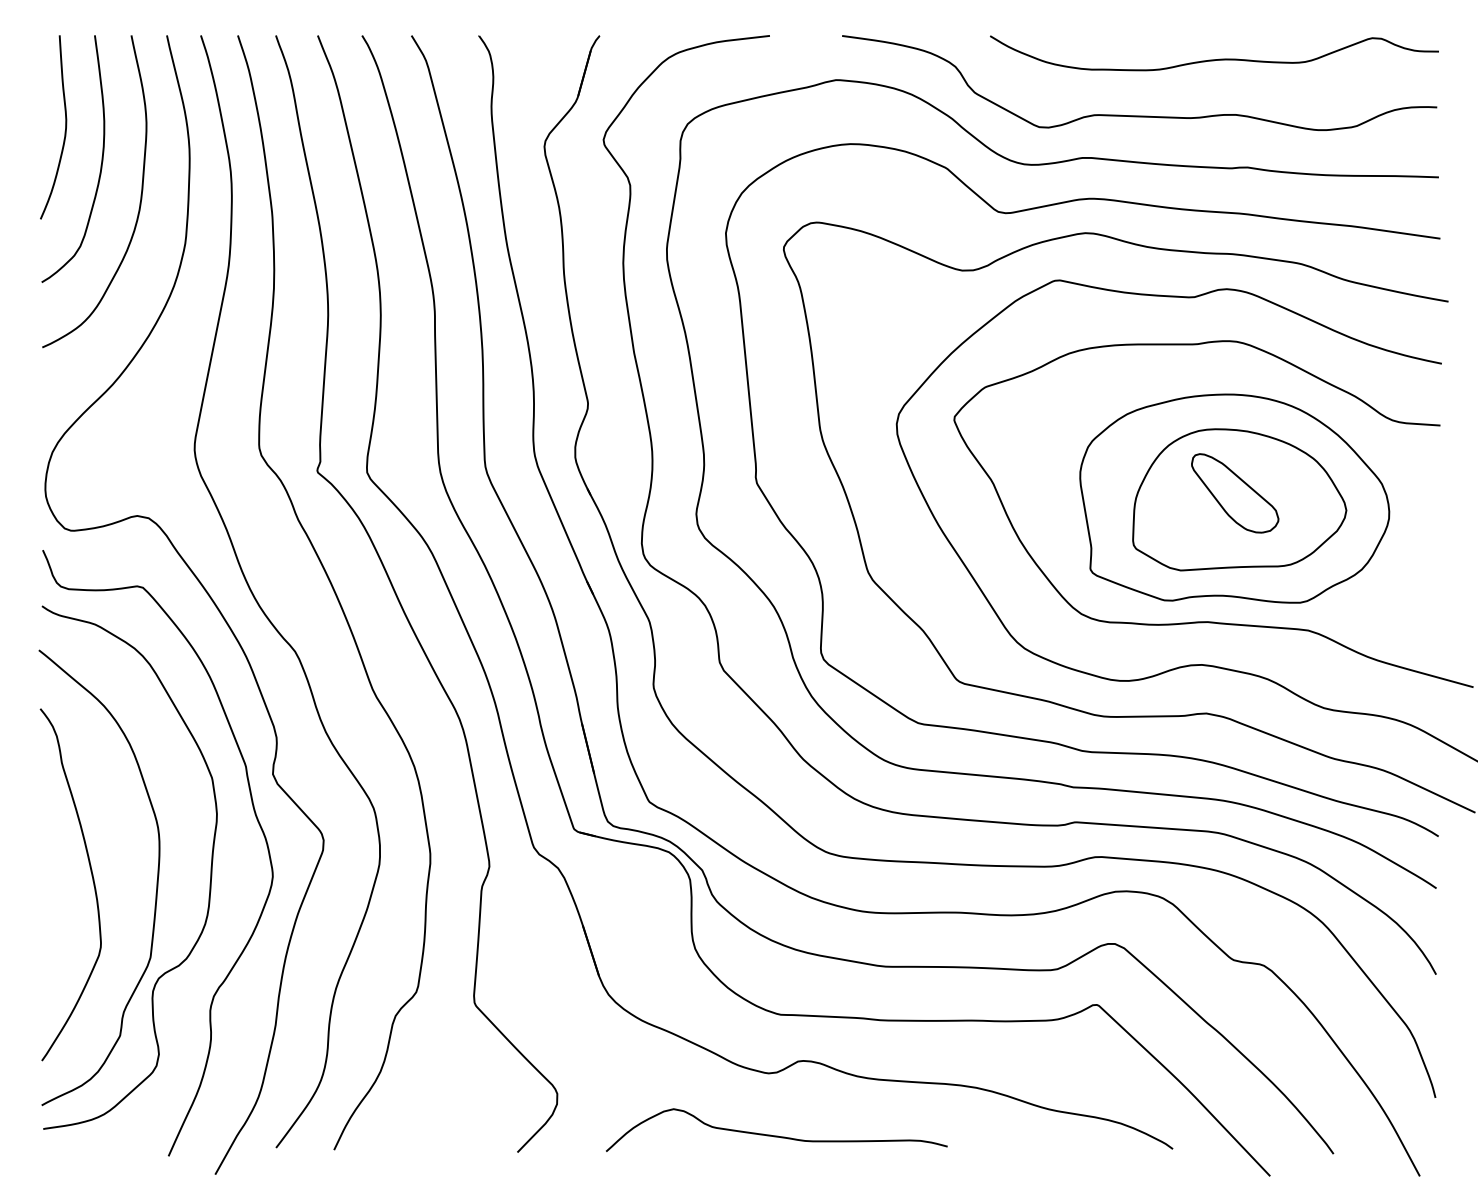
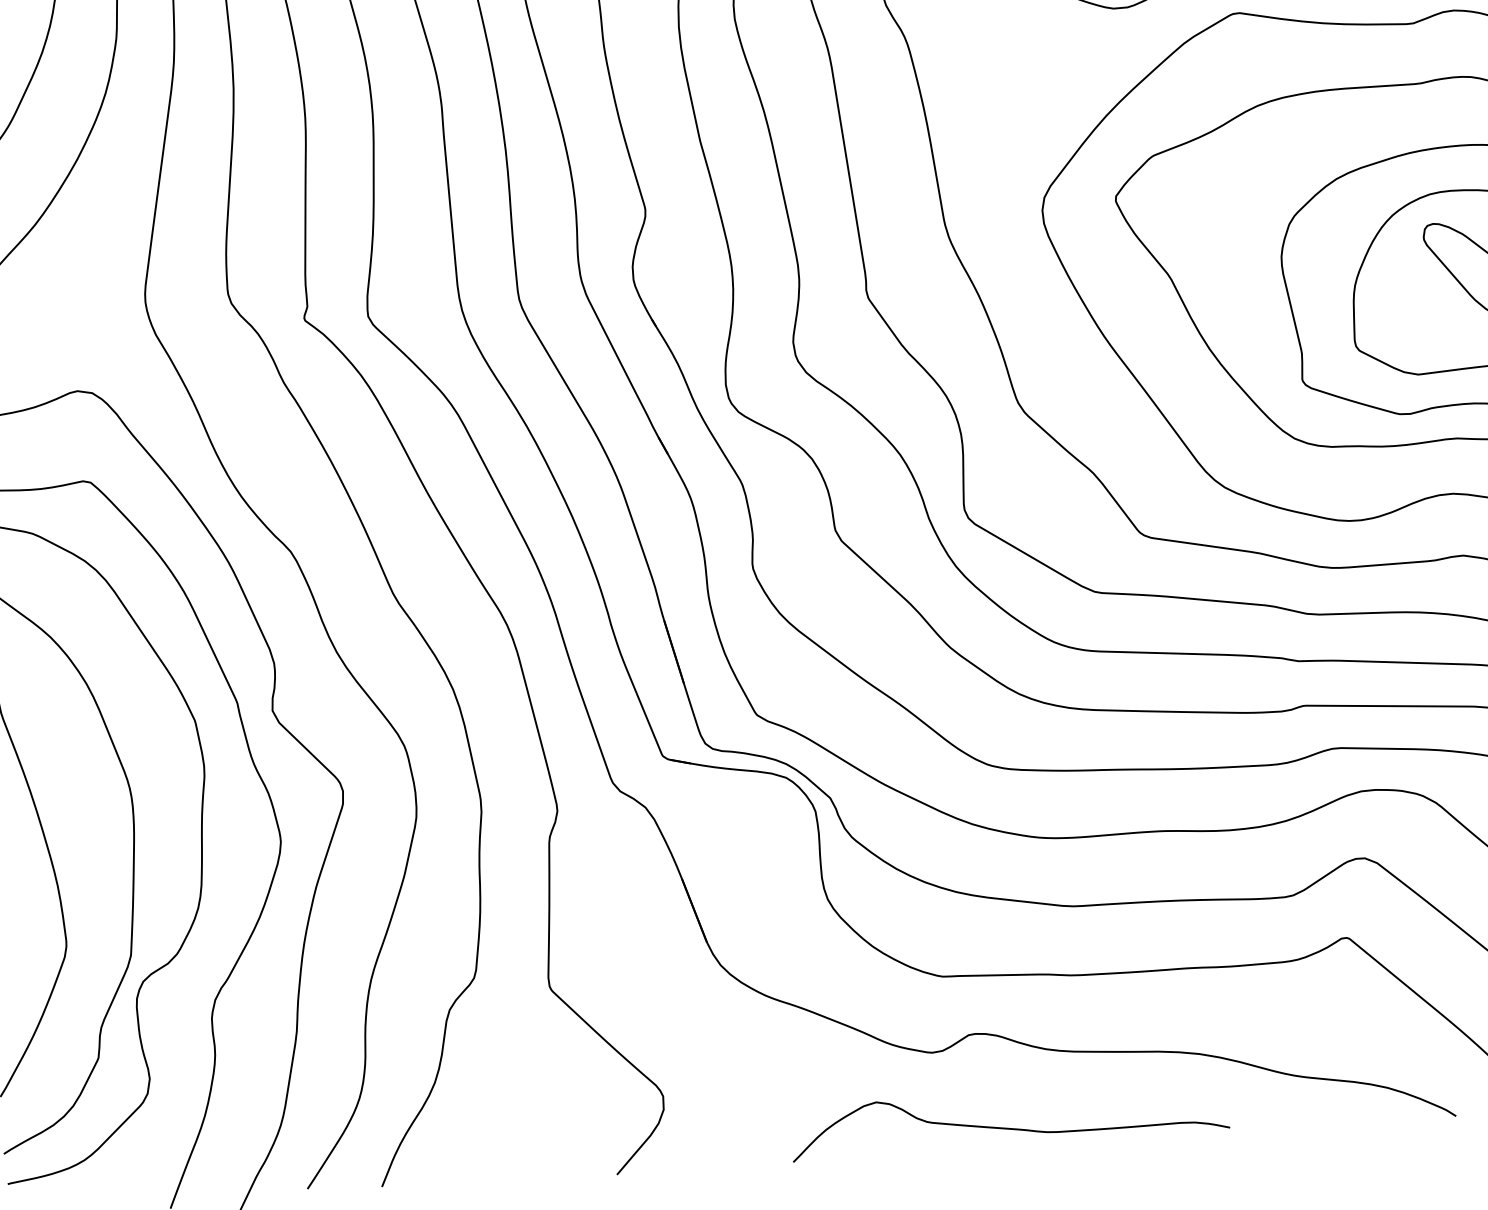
curve: (776, 1135) -> (1010, 1127), moved

